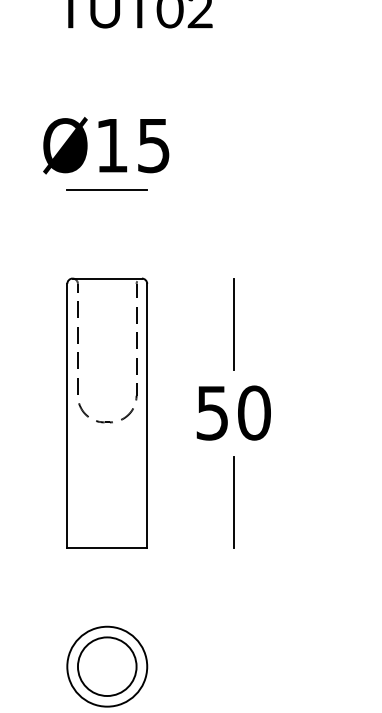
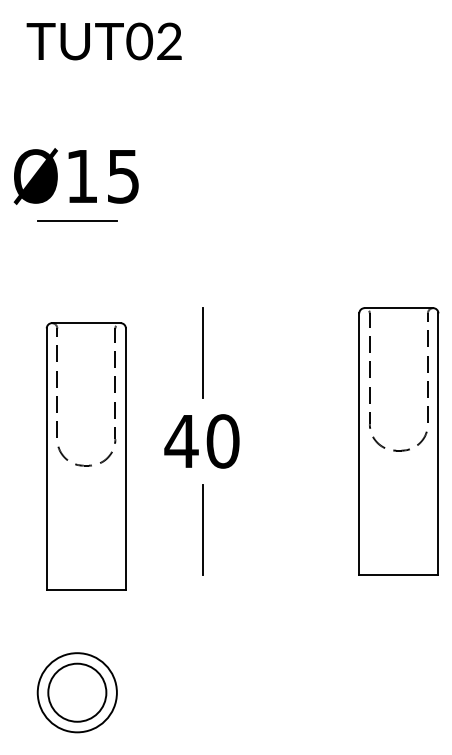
part: (106, 413) -> (85, 456), moved
text: (212, 413) -> (181, 441), 50 -> 40

